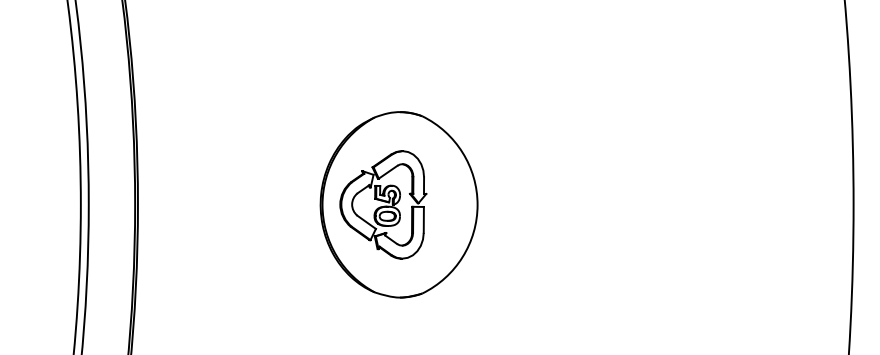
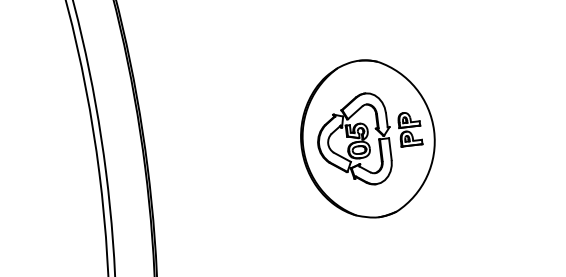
part: (449, 198) -> (409, 128), added

